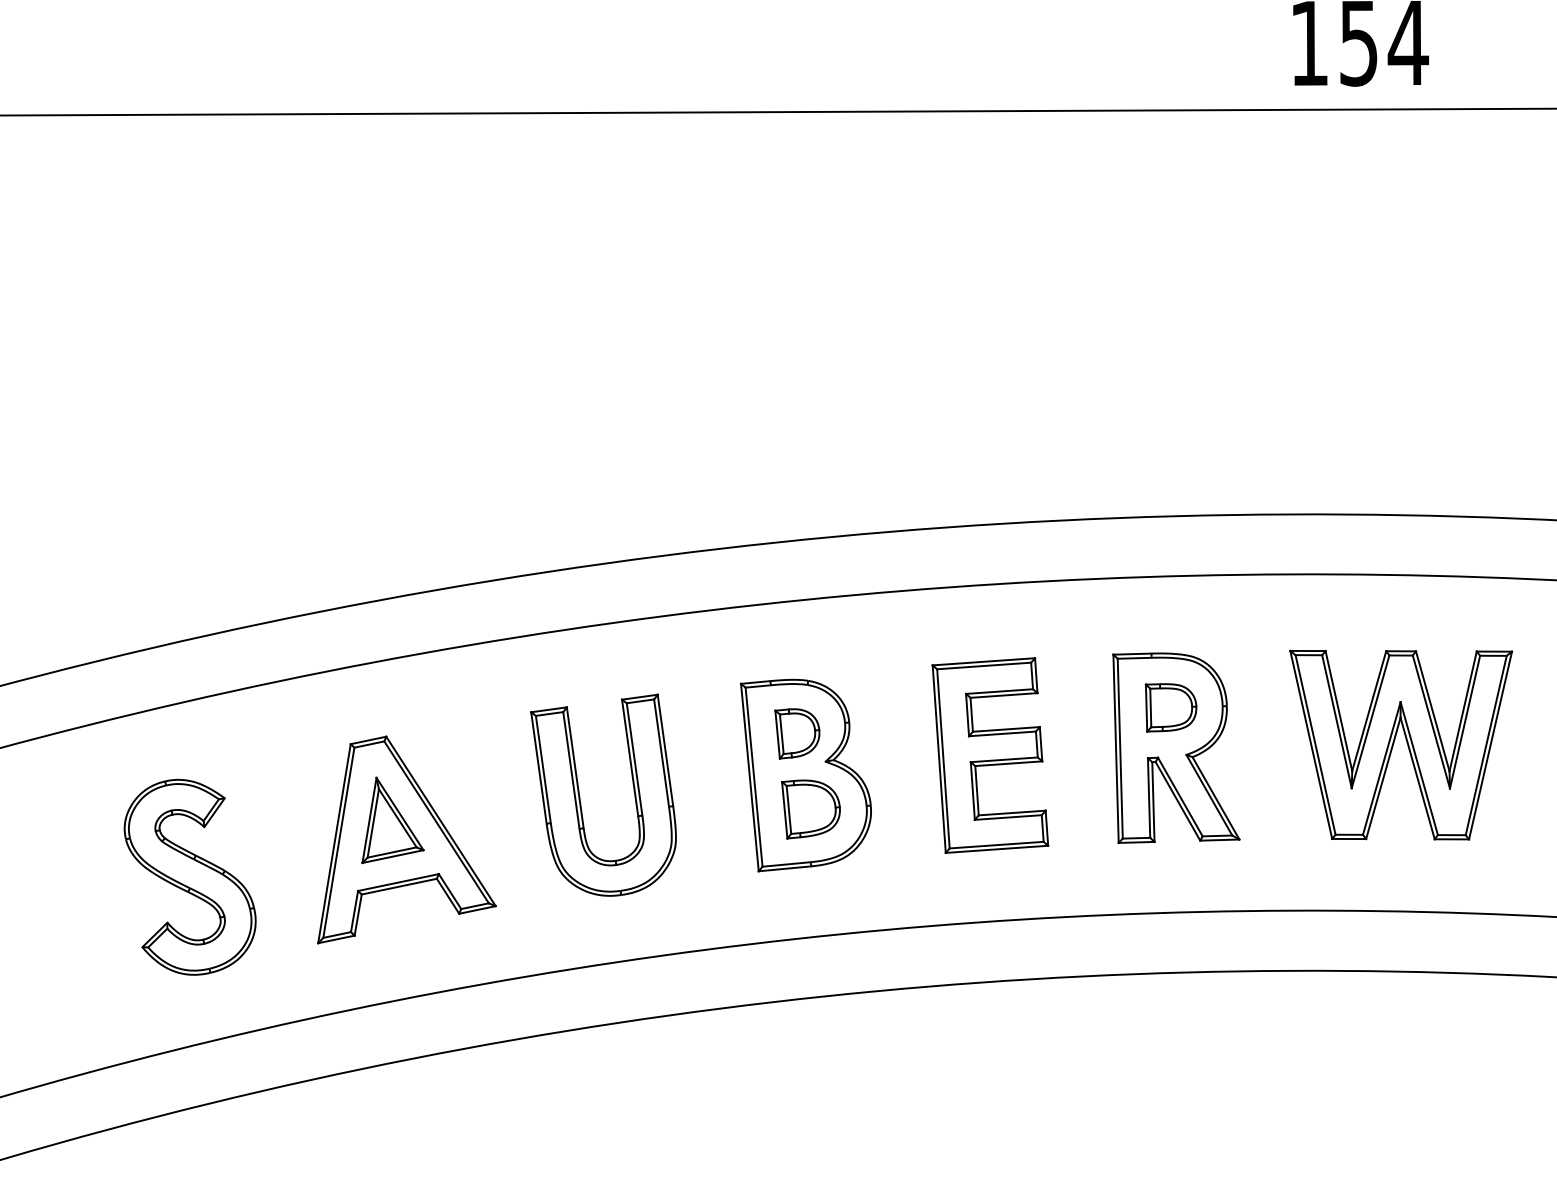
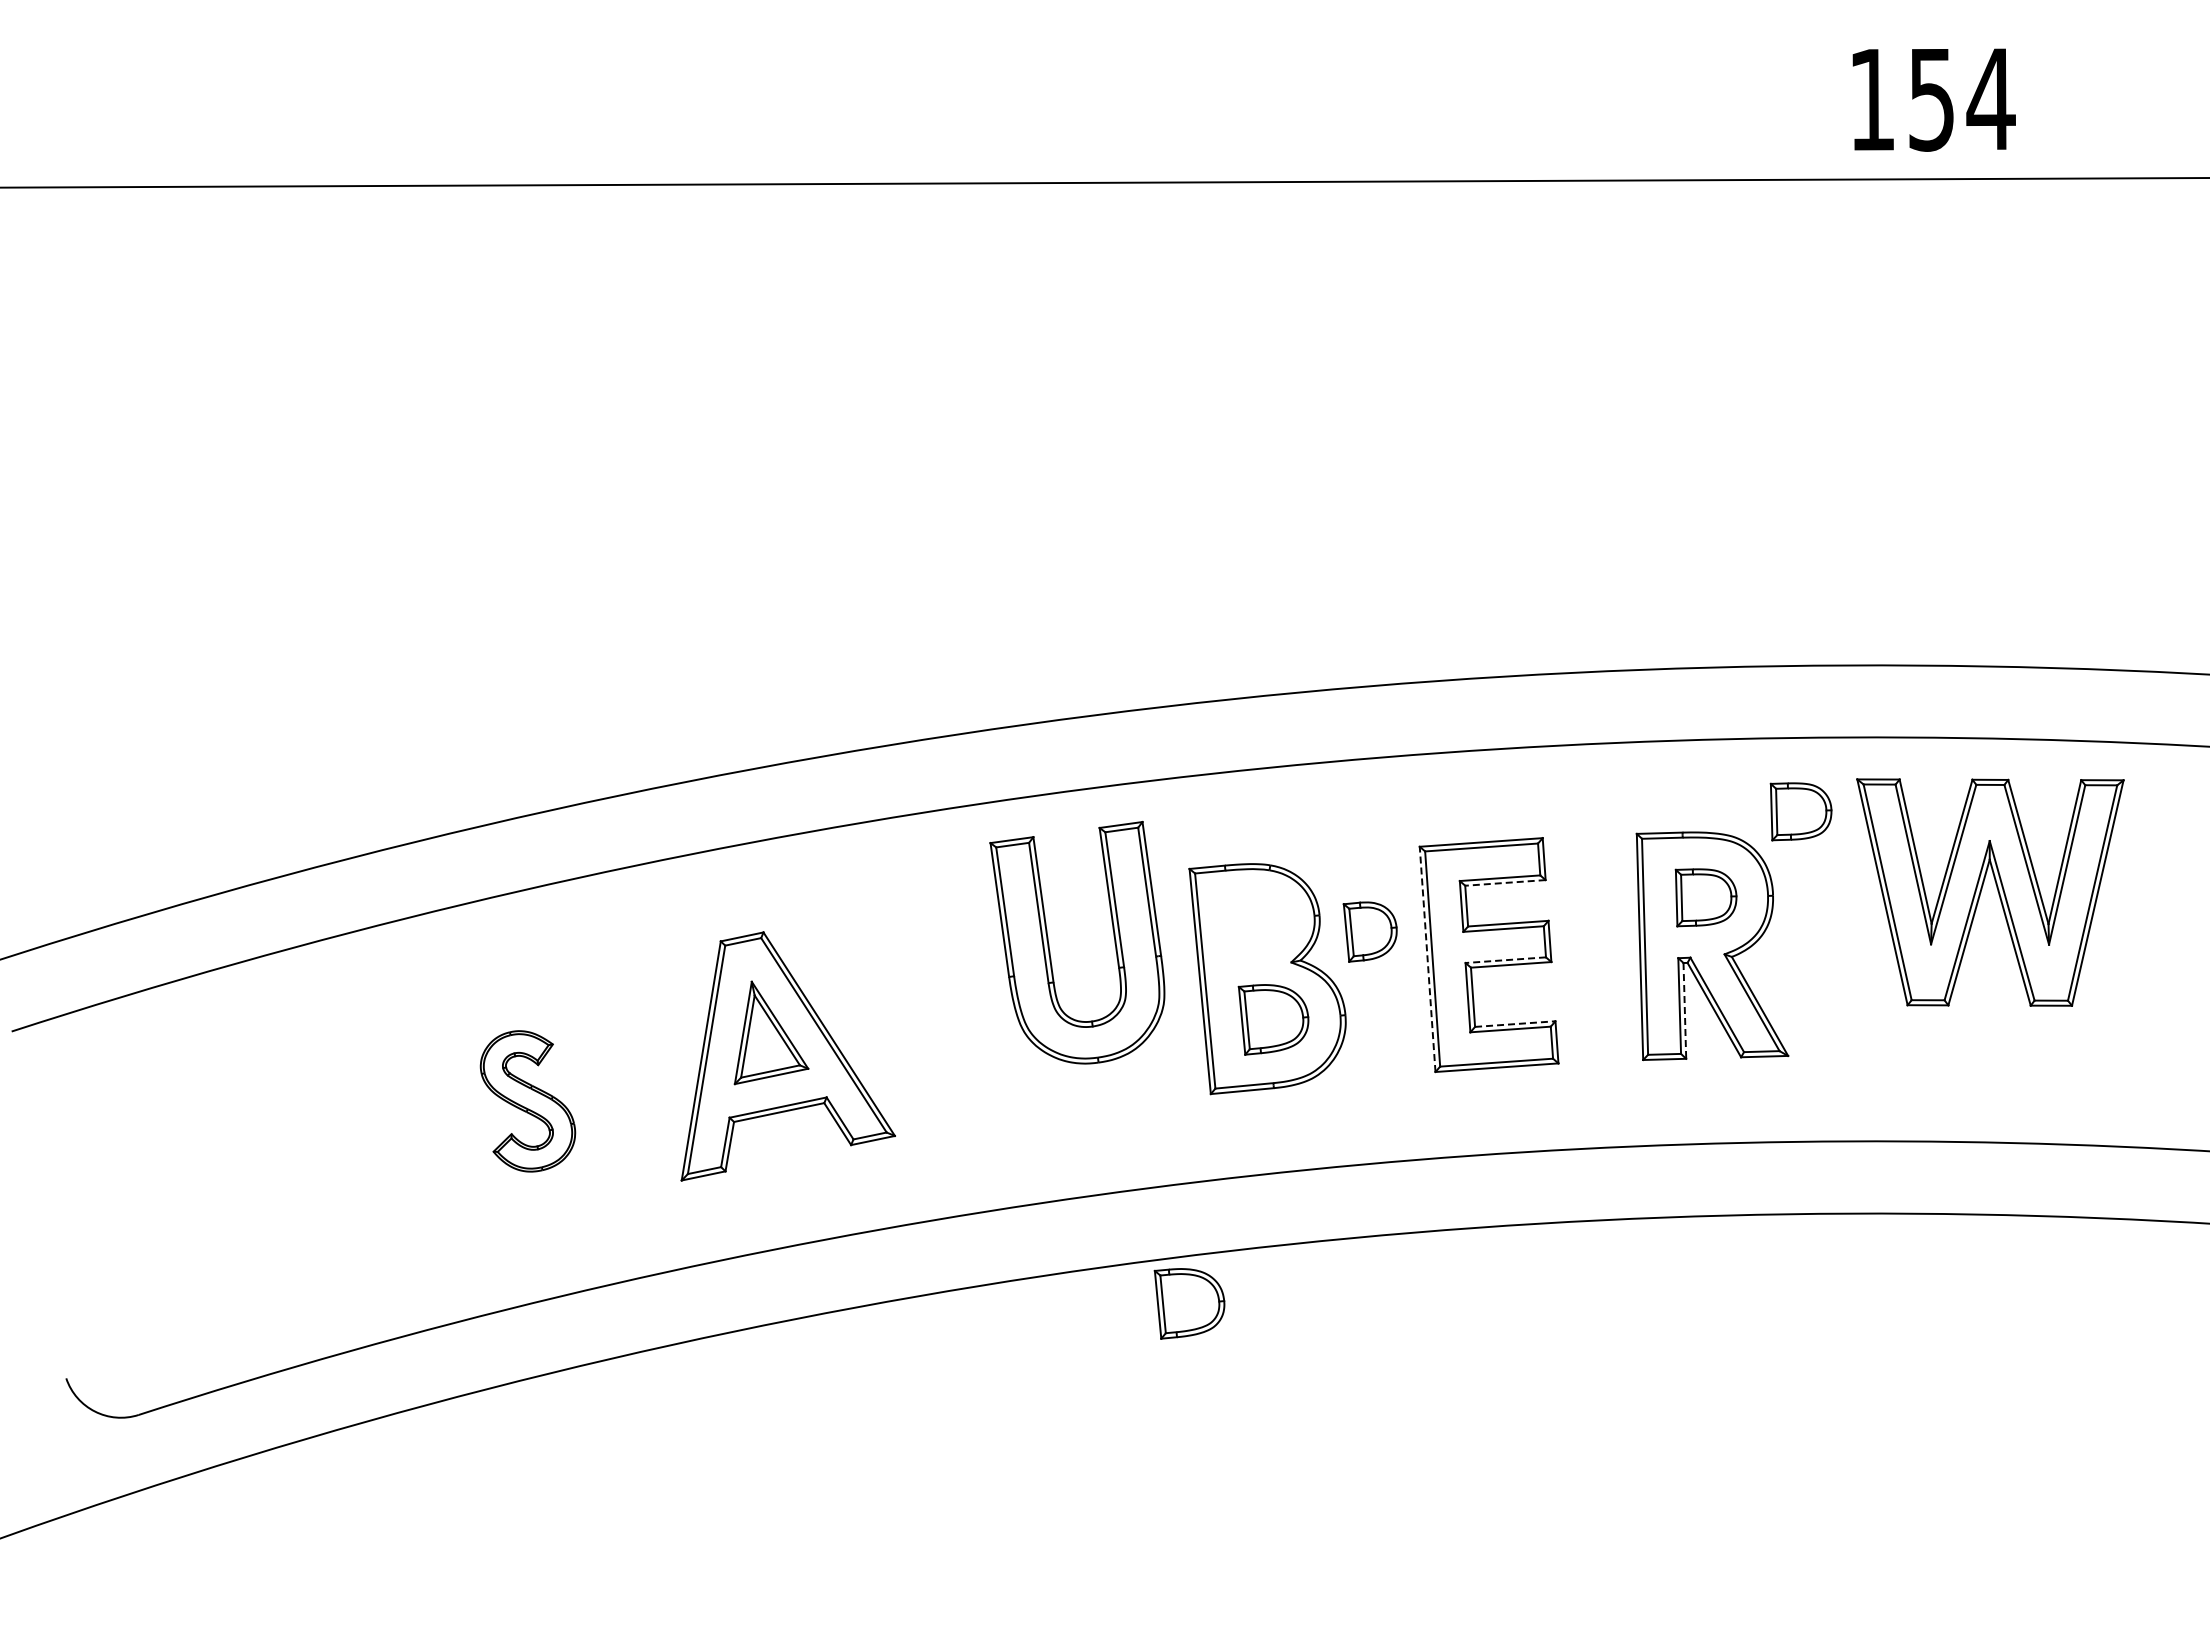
part: (1249, 636) -> (1800, 811), added
line: (1003, 695) -> (1504, 882), solid -> dashed
part: (796, 733) -> (1369, 931), moved
part: (1407, 744) -> (1997, 891), moved
line: (939, 759) -> (1427, 959), solid -> dashed
line: (1004, 760) -> (1505, 960), solid -> dashed
part: (580, 795) -> (1049, 943), moved
line: (1153, 801) -> (1684, 1010), solid -> dashed
line: (1012, 813) -> (1515, 1024), solid -> dashed
part: (189, 877) -> (527, 1101), size x0.6
part: (740, 1045) -> (1189, 1303), added

